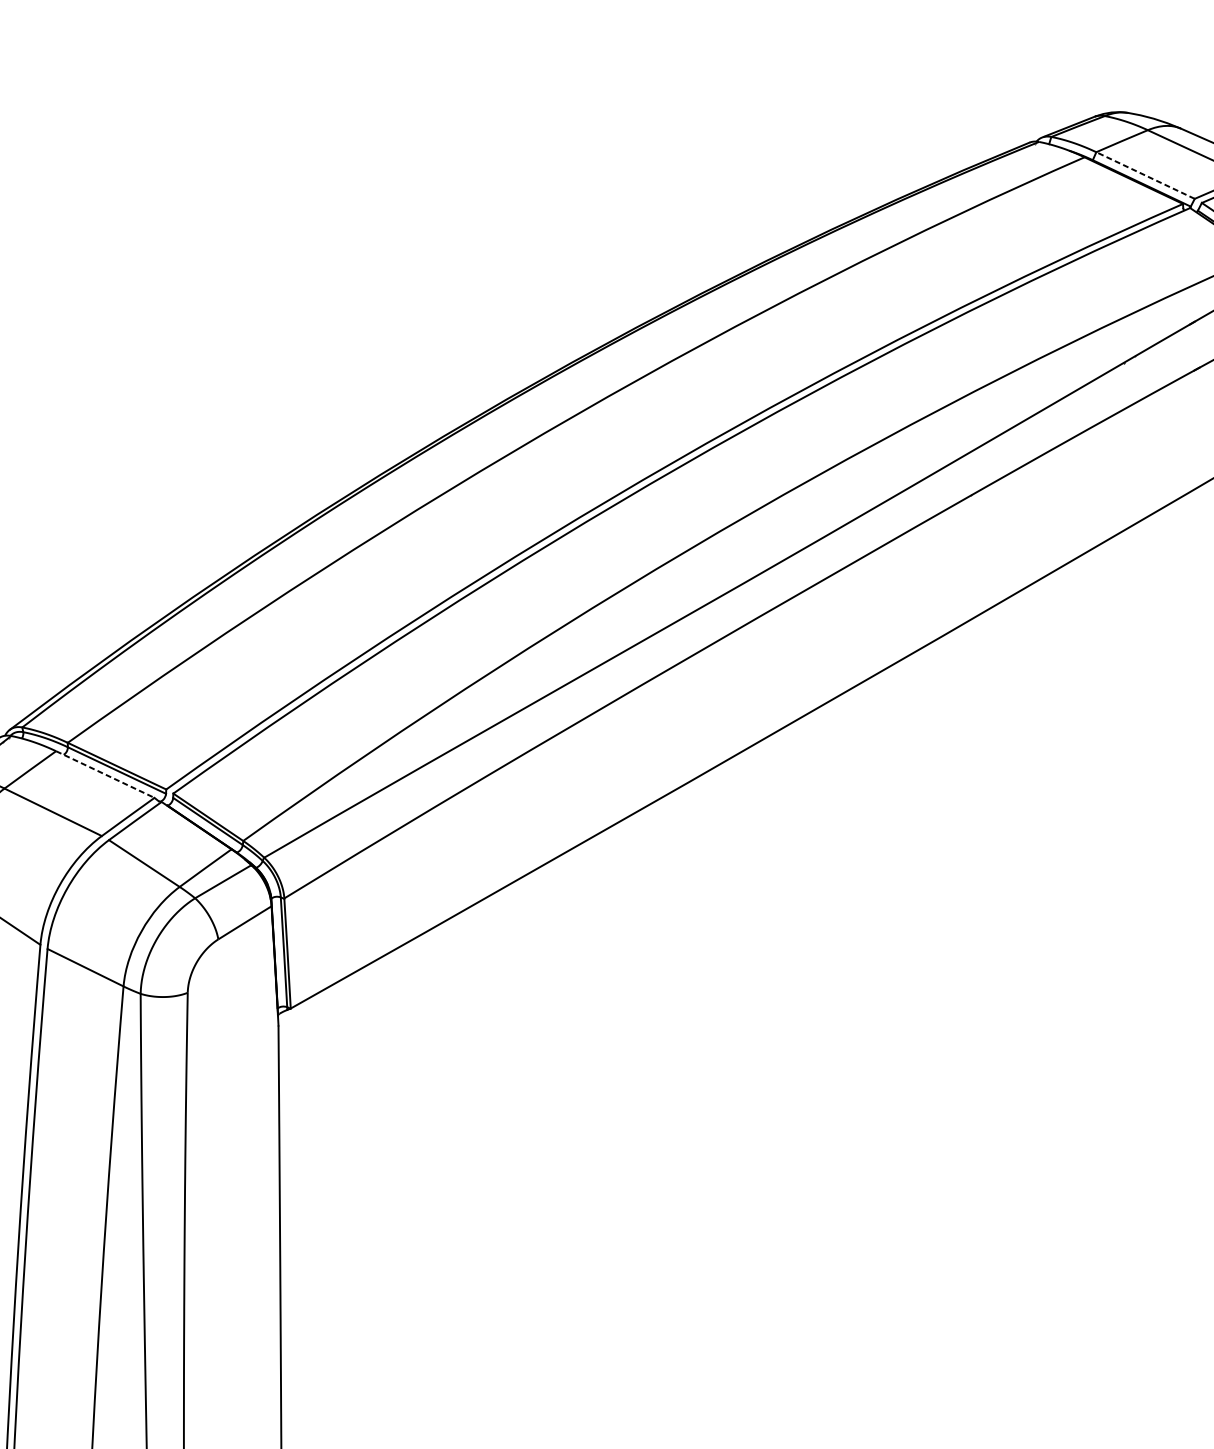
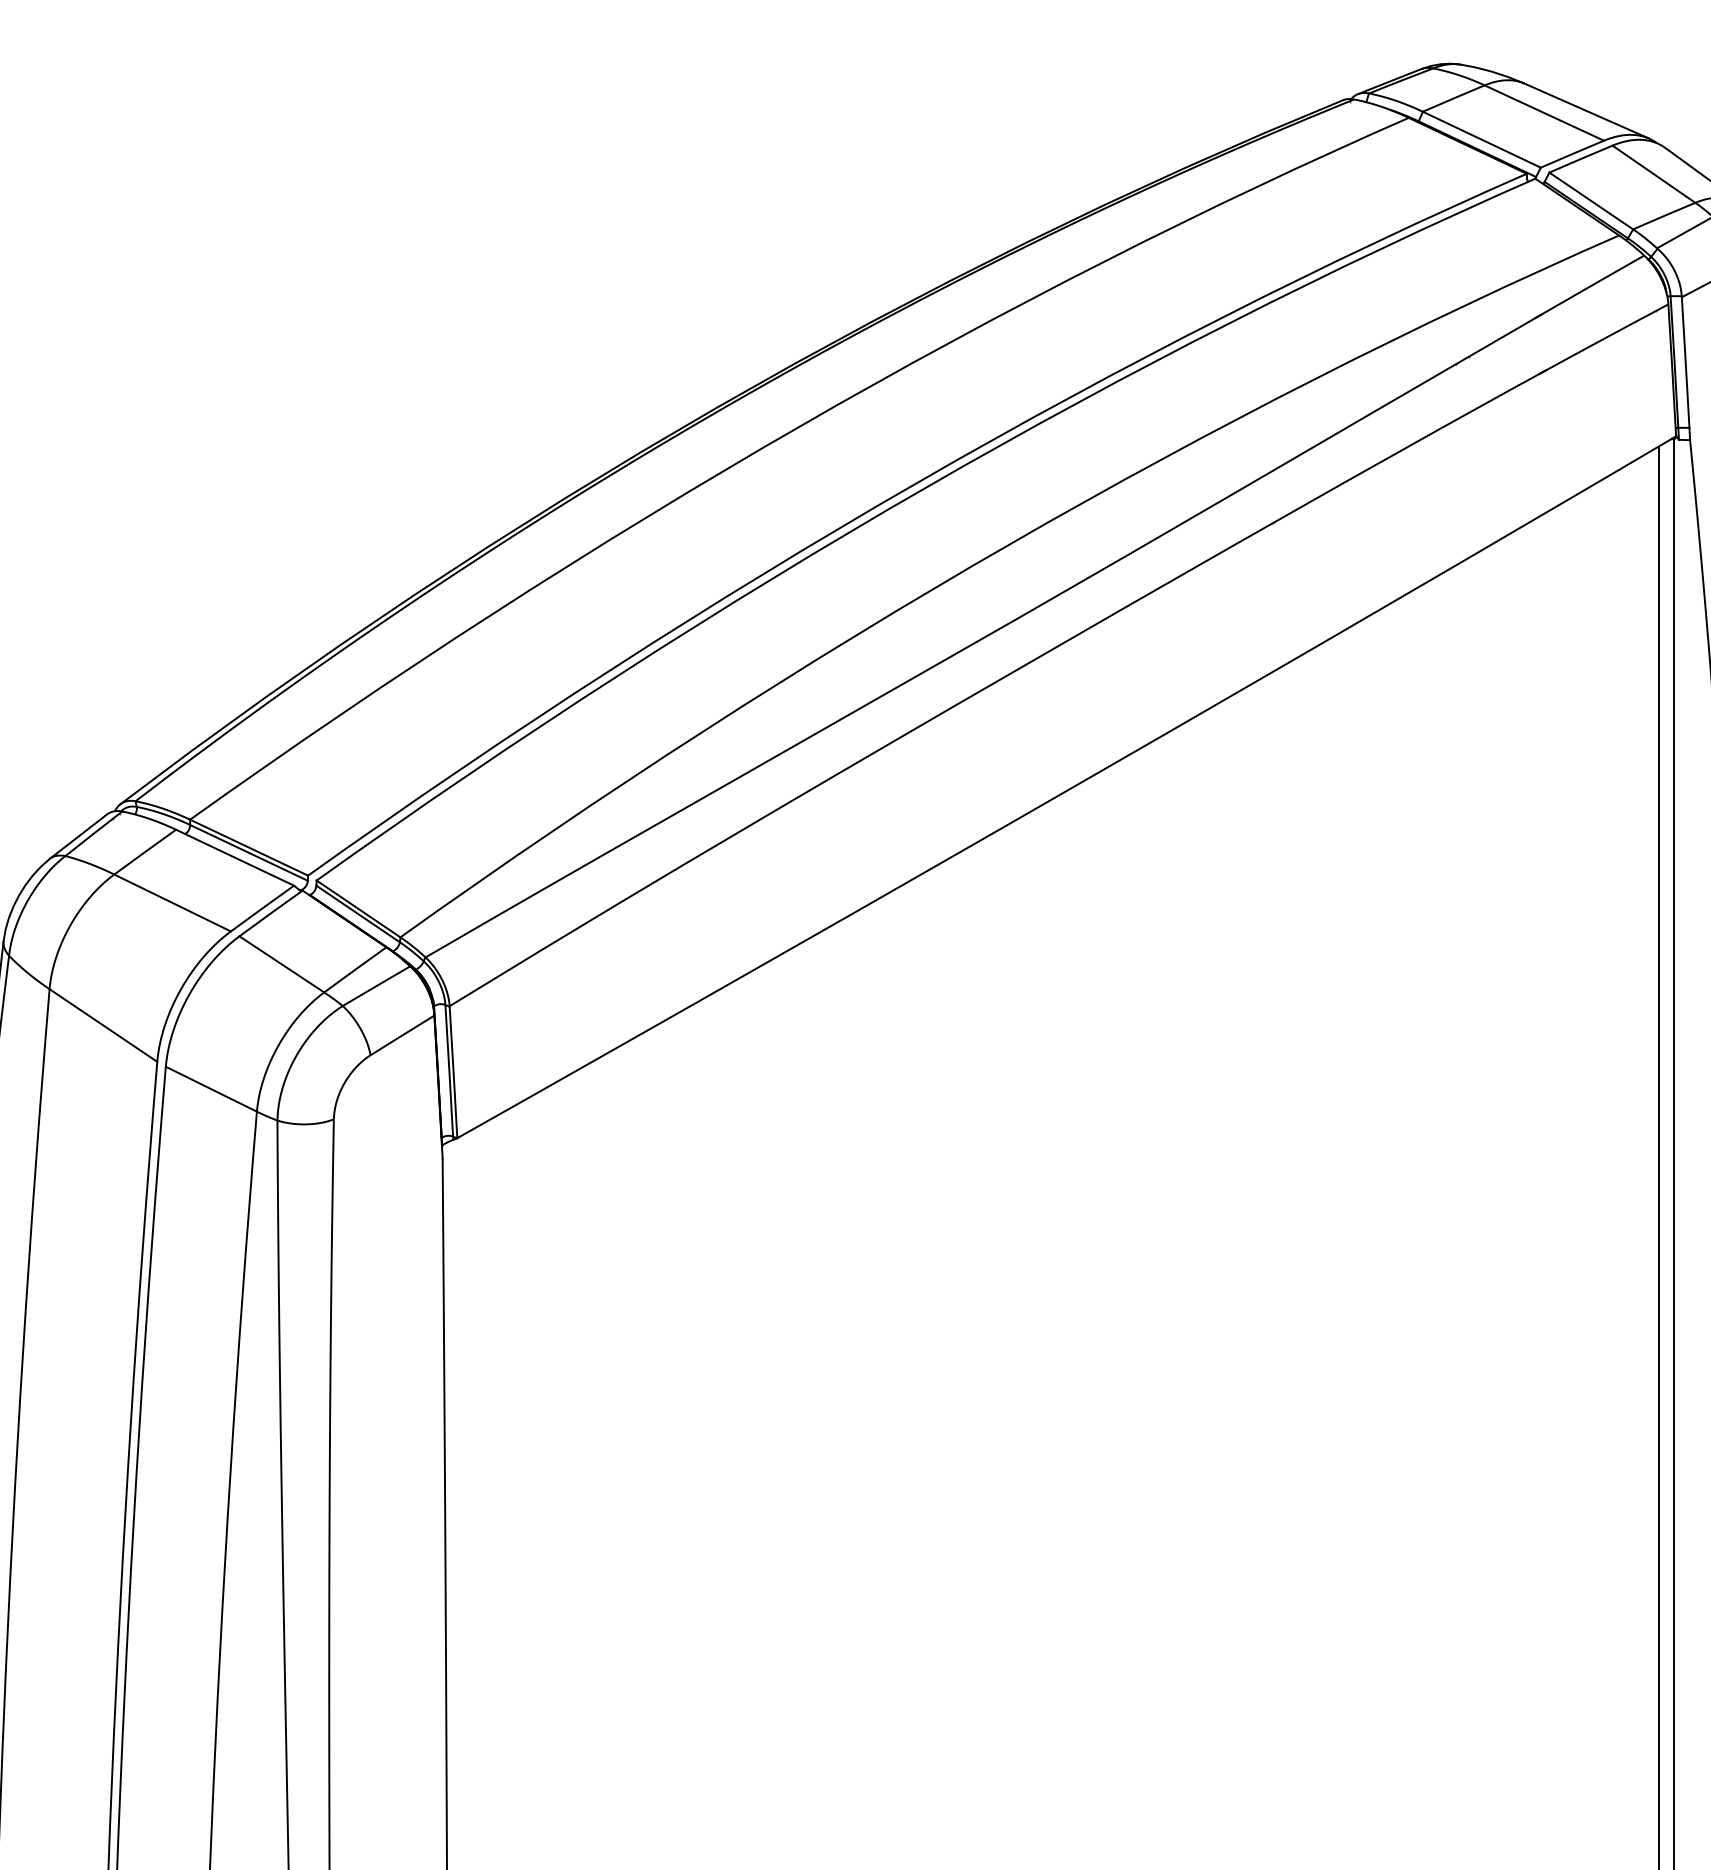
line: (1145, 175) -> (1481, 139), dashed -> solid
line: (105, 774) -> (235, 857), dashed -> solid

